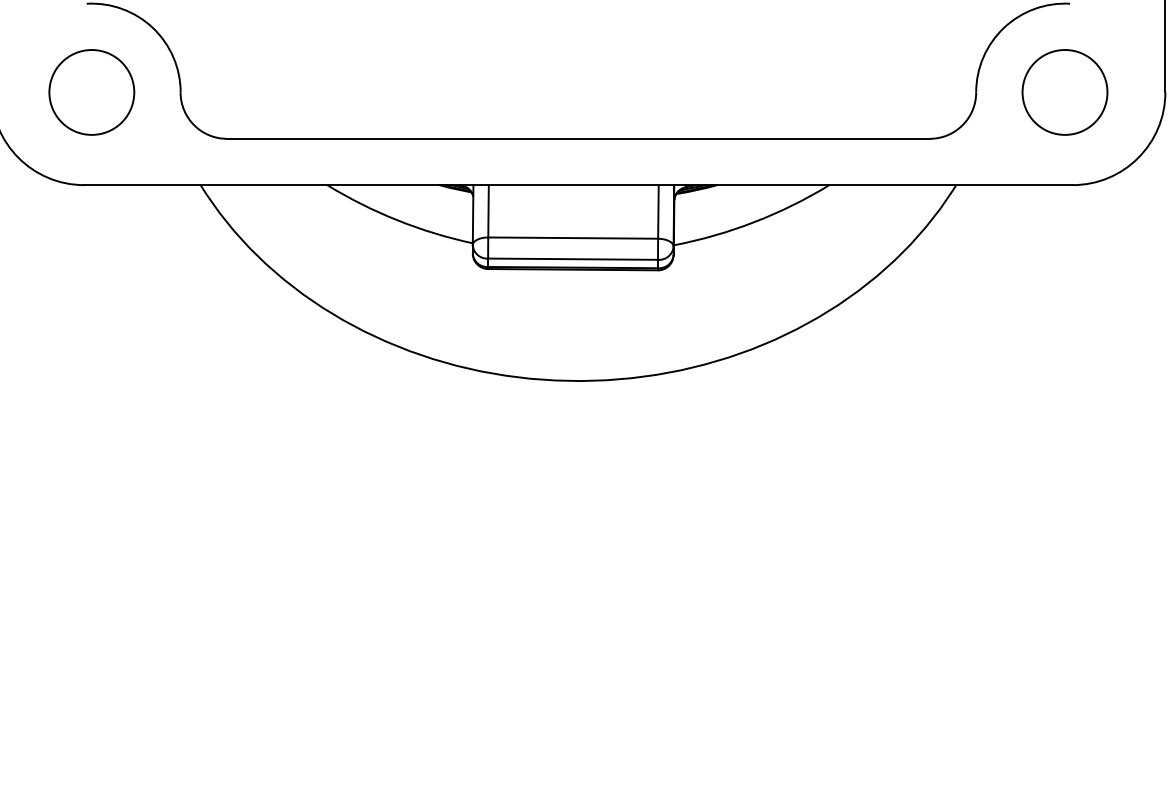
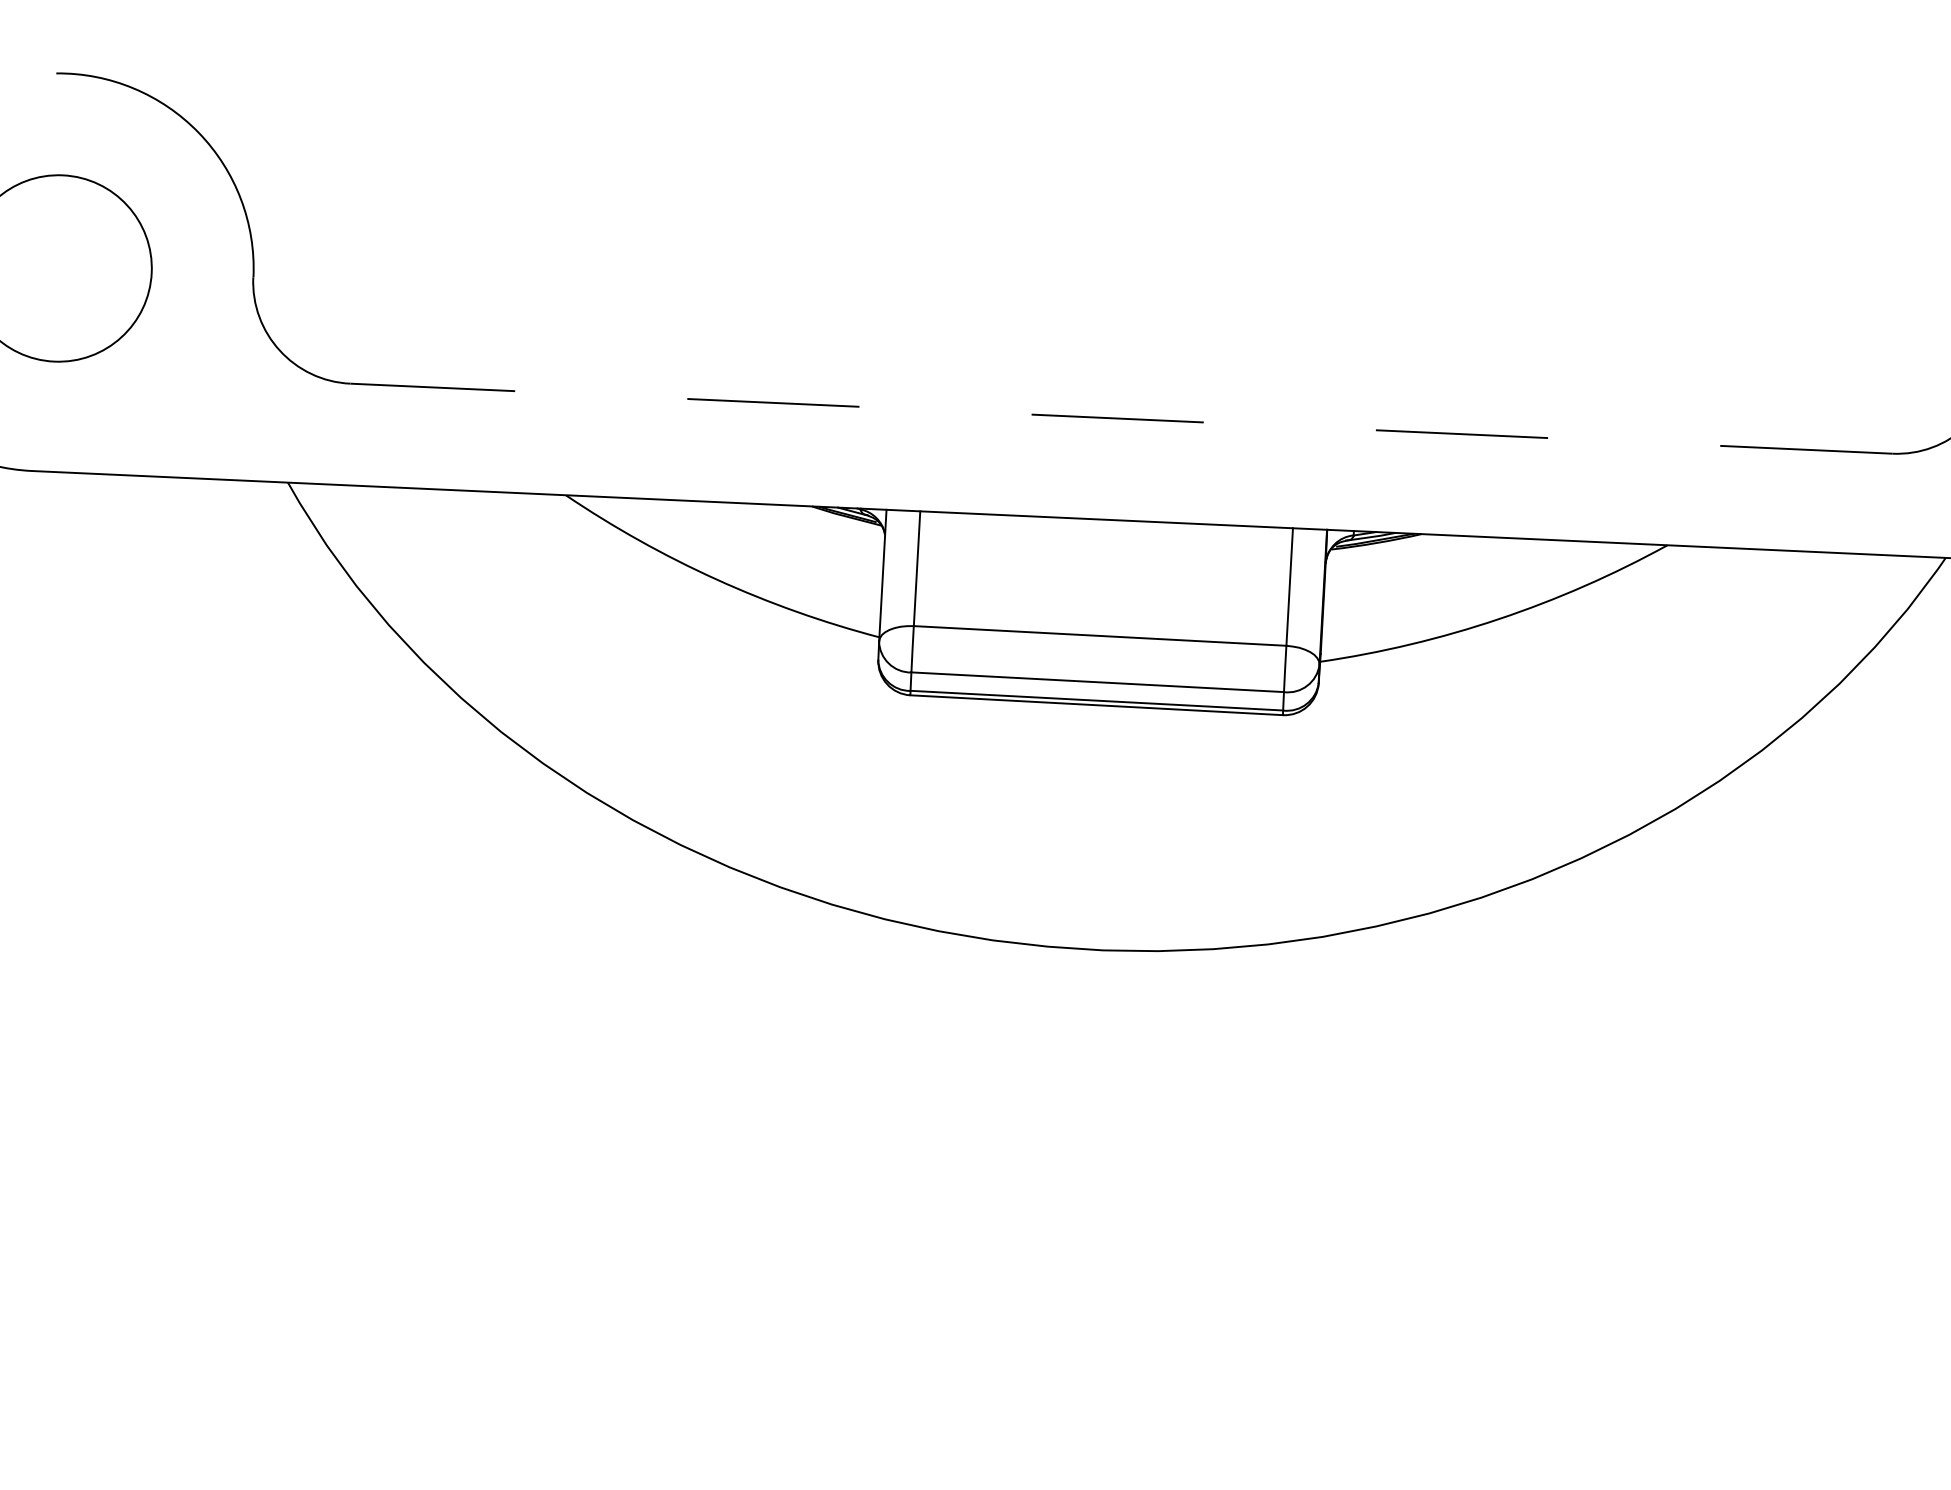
line: (577, 138) -> (1119, 417), solid -> dashed

